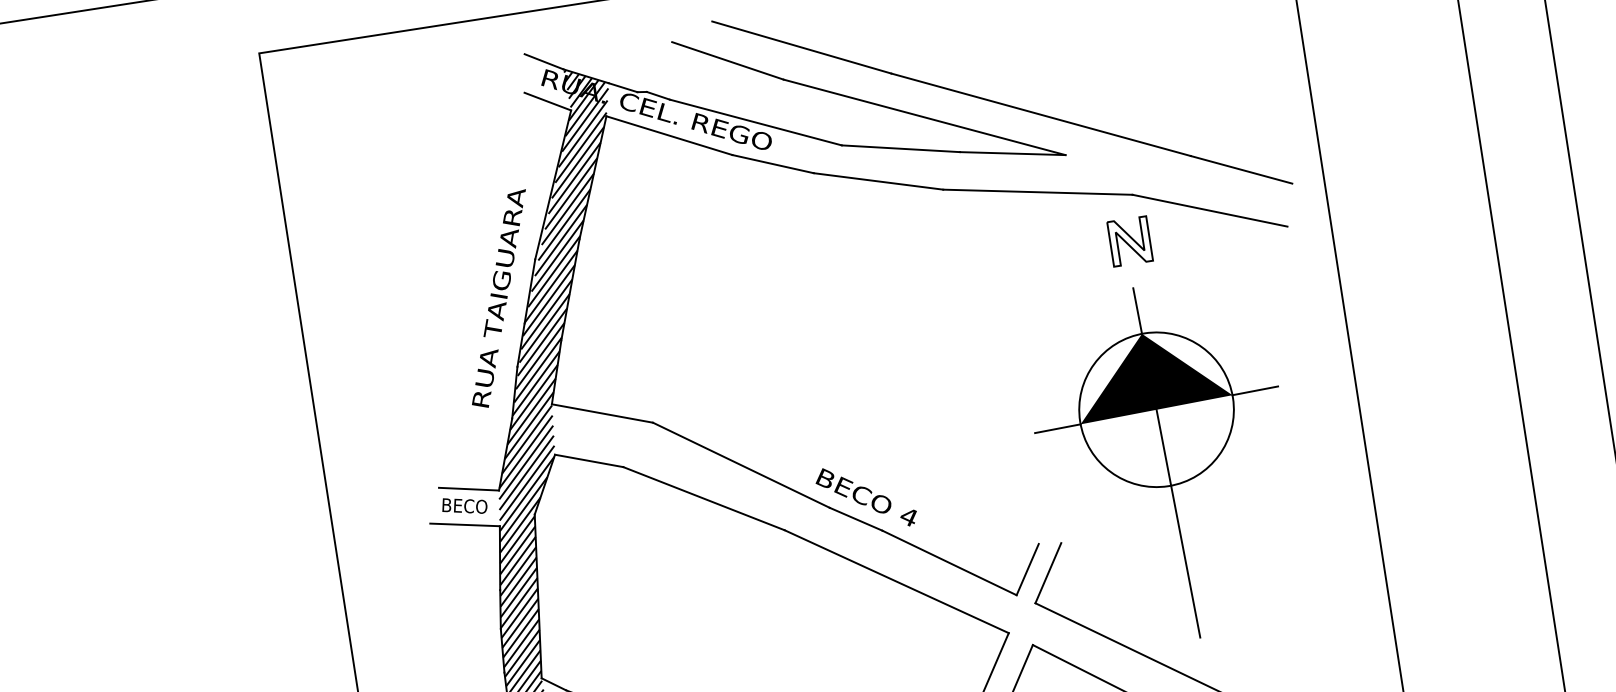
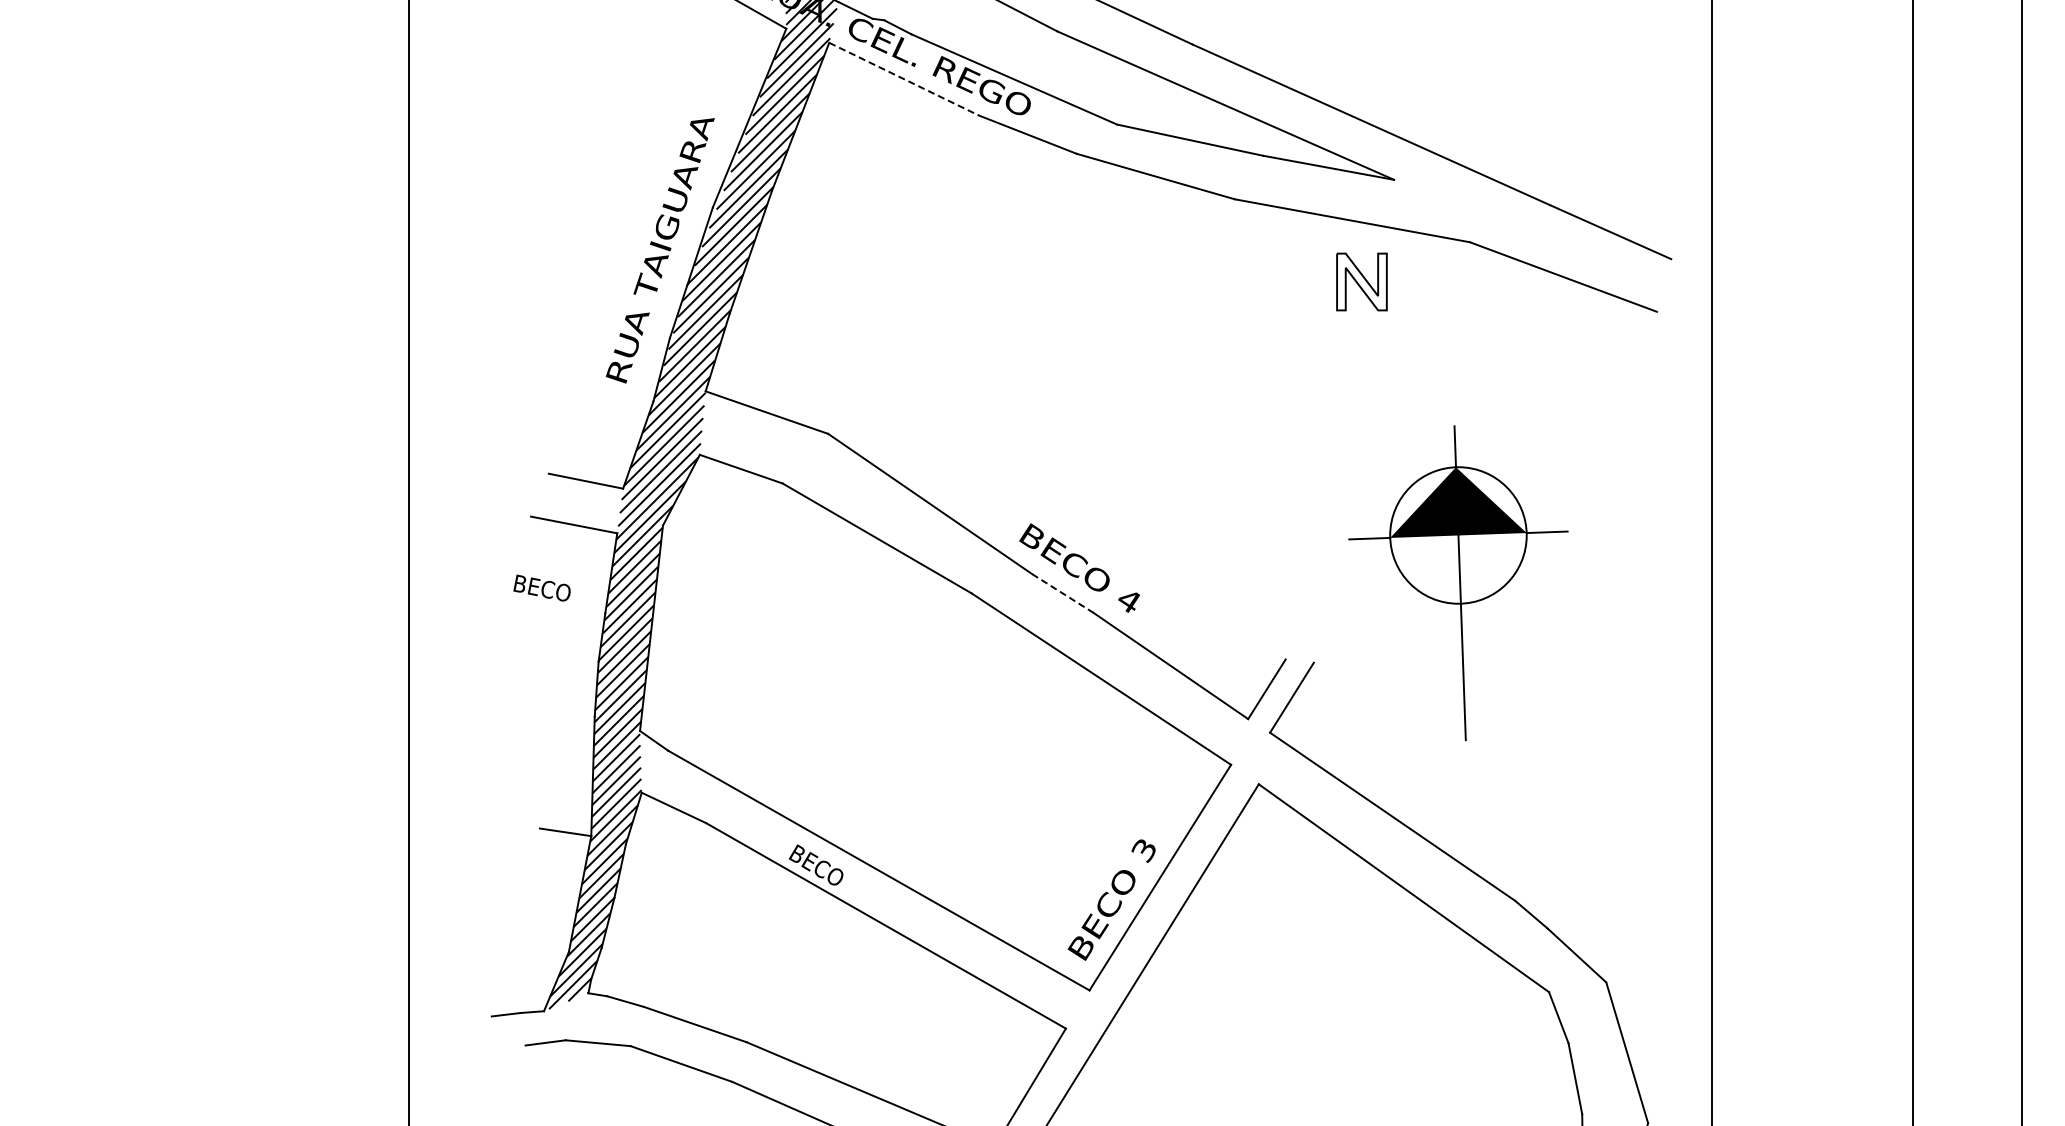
line: (669, 135) -> (904, 79), solid -> dashed
part: (1129, 241) -> (1361, 281), moved
part: (1164, 463) -> (1458, 583), size x0.7
text: (463, 505) -> (541, 587), moved
line: (856, 519) -> (1063, 593), solid -> dashed

